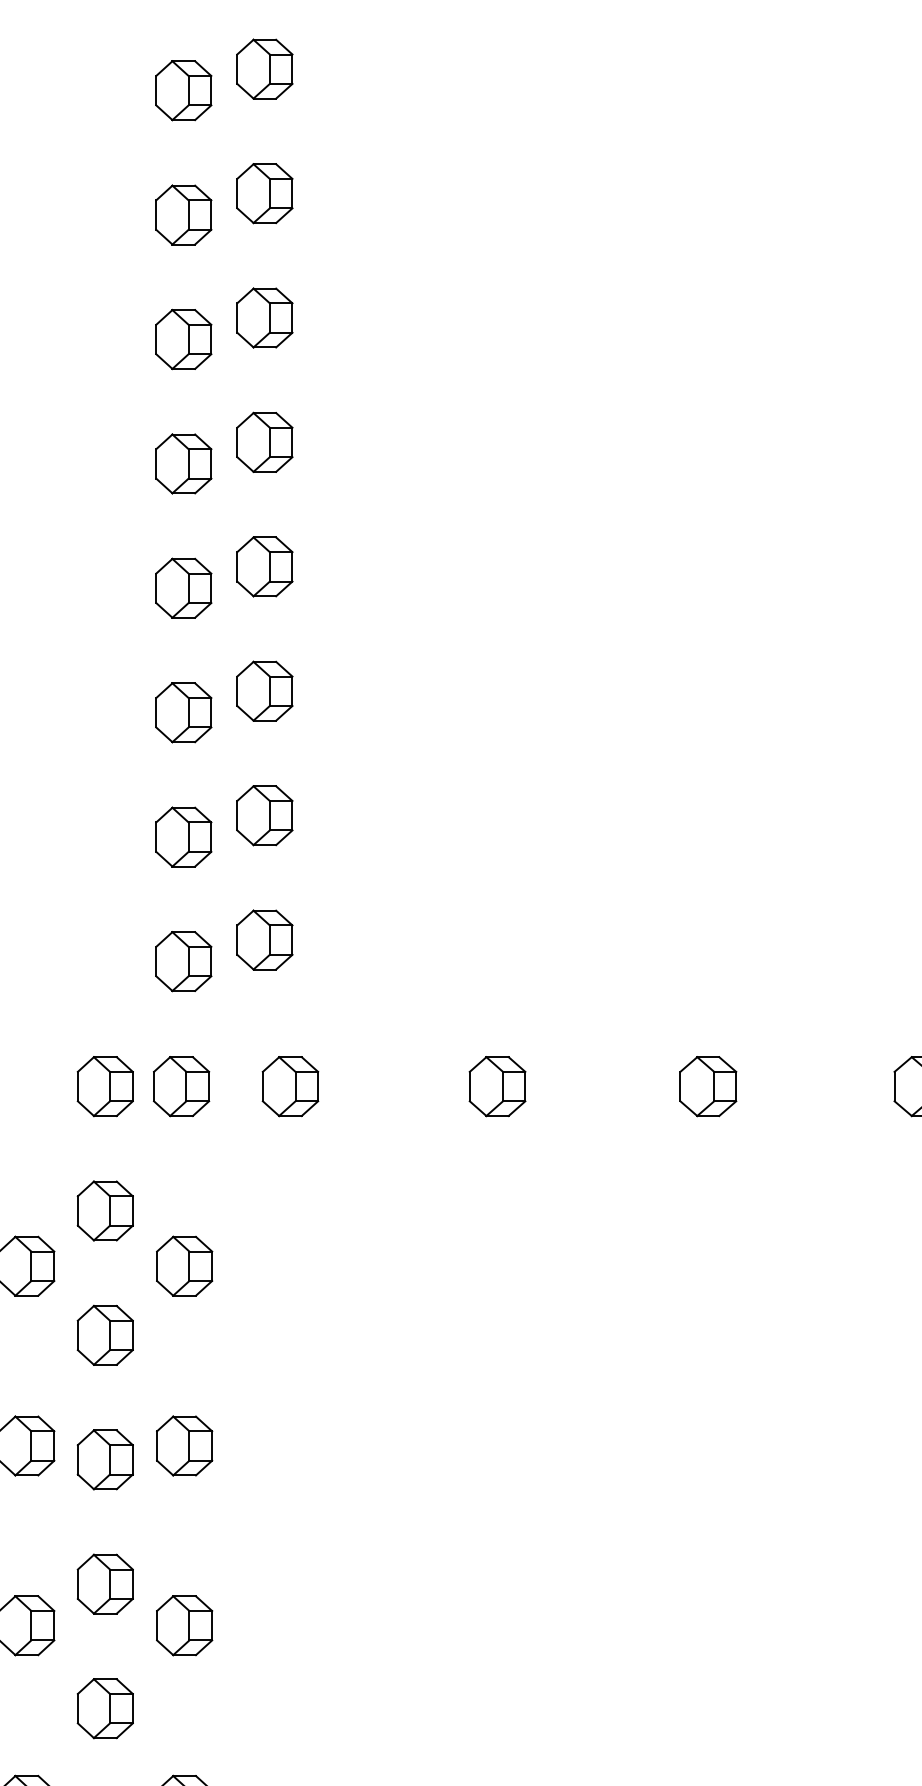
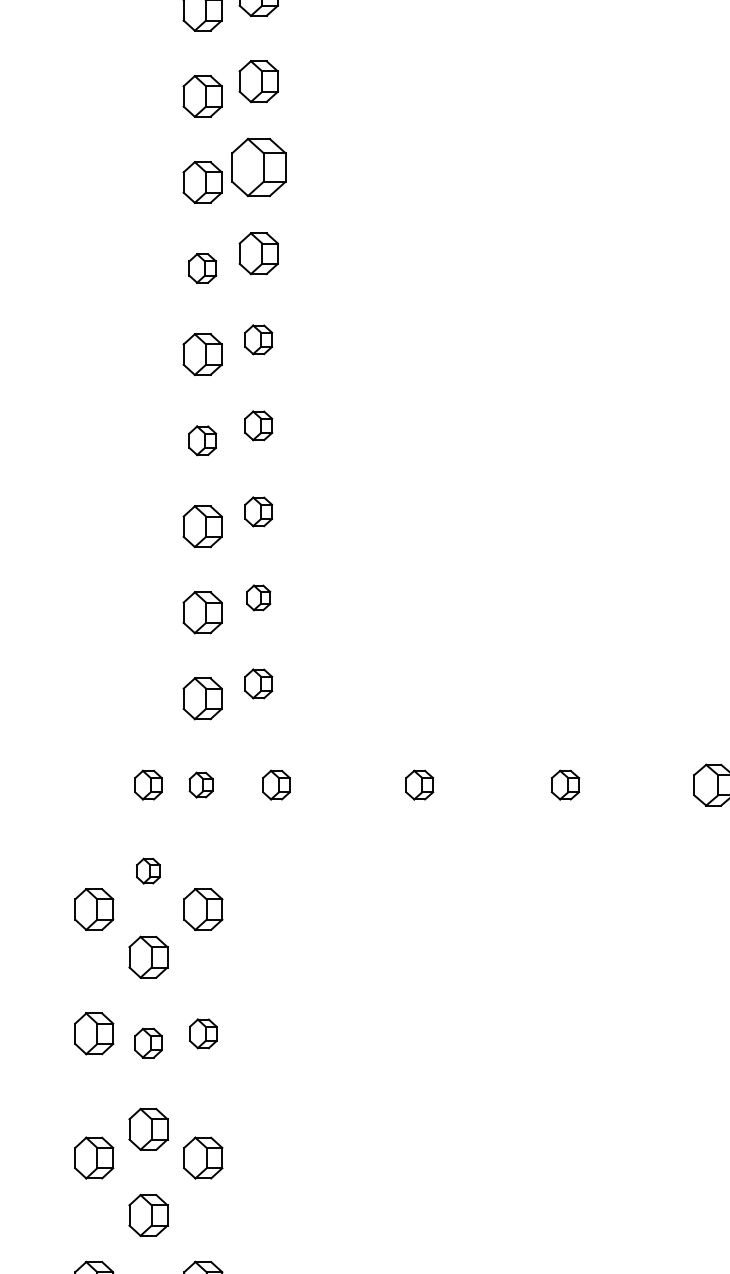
part: (264, 193) -> (258, 167), size x1.4
part: (183, 339) -> (202, 268), size x0.7
part: (264, 442) -> (258, 339), size x0.7
part: (264, 566) -> (258, 425), size x0.7
part: (183, 588) -> (202, 440), size x0.7
part: (264, 690) -> (258, 511), size x0.7
part: (264, 815) -> (258, 597), size x0.6
part: (264, 939) -> (258, 683), size x0.7
part: (105, 1085) -> (148, 784), size x0.7
part: (181, 1085) -> (201, 784), size x0.6
part: (290, 1085) -> (276, 784), size x0.7
part: (497, 1085) -> (419, 784), size x0.7
part: (708, 1085) -> (565, 784), size x0.7
part: (105, 1209) -> (148, 870), size x0.6
part: (184, 1445) -> (203, 1033), size x0.7
part: (105, 1458) -> (148, 1042), size x0.7

